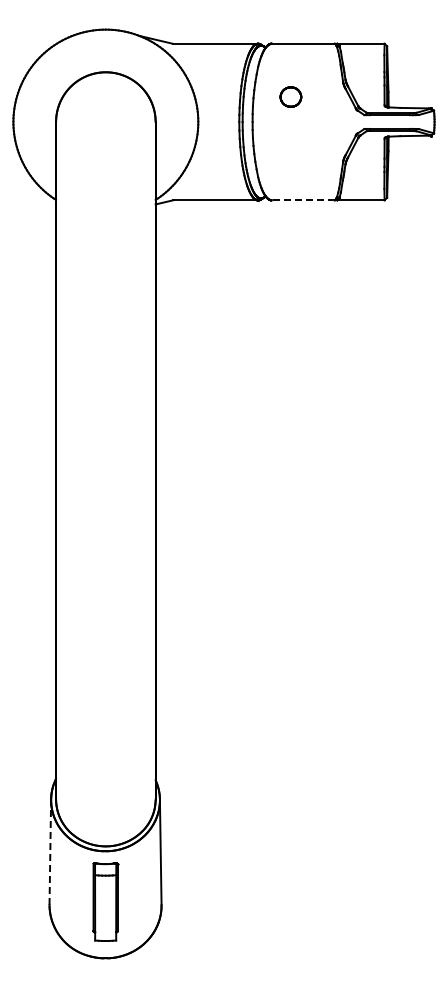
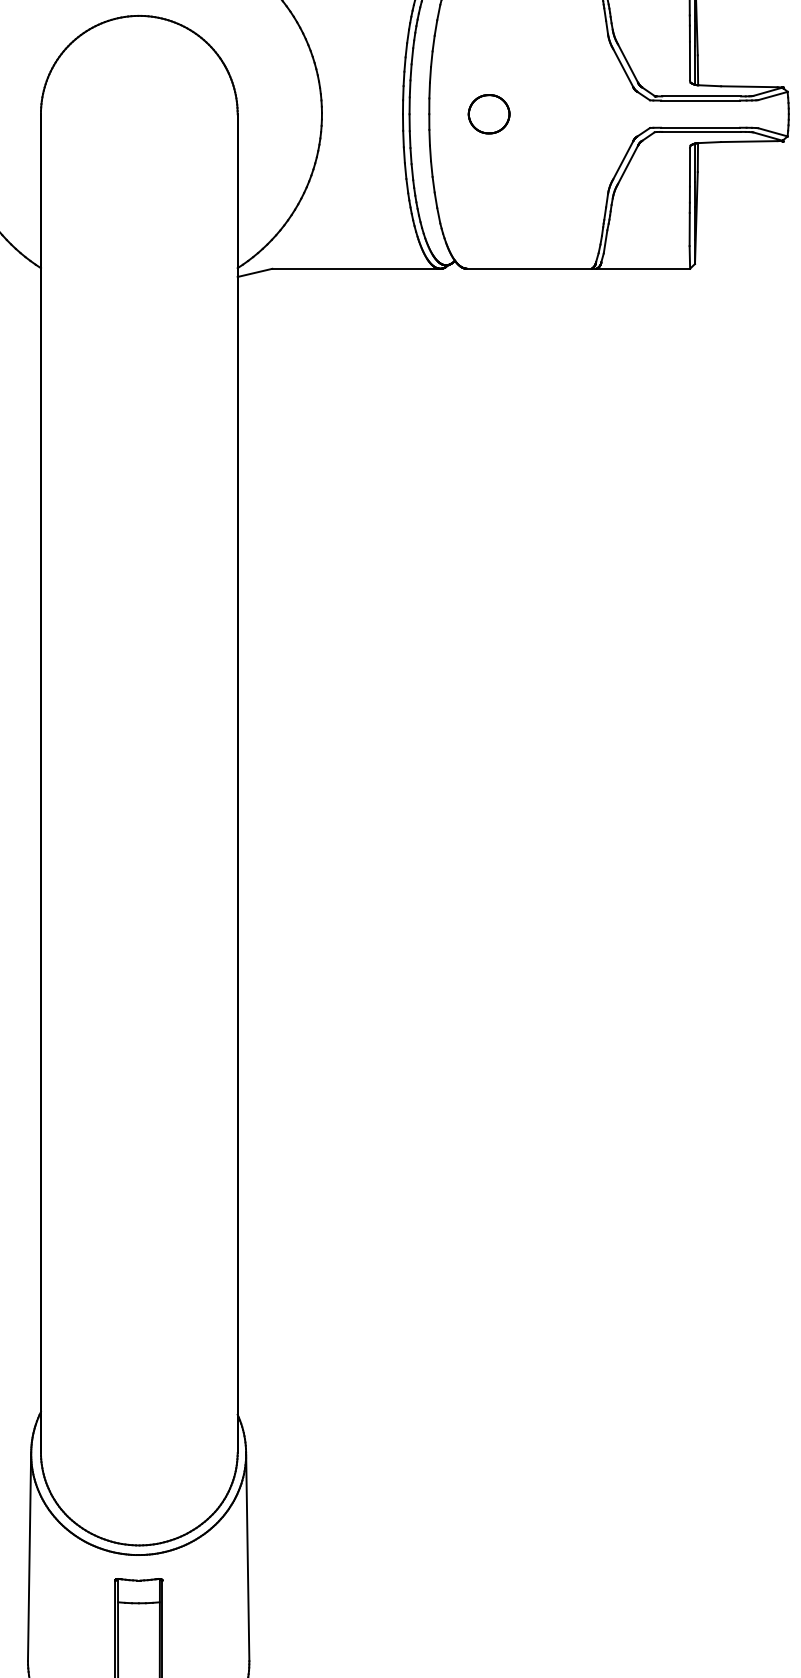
part: (290, 96) -> (488, 113), moved
line: (303, 200) -> (529, 269), dashed -> solid
line: (50, 852) -> (29, 1557), dashed -> solid

